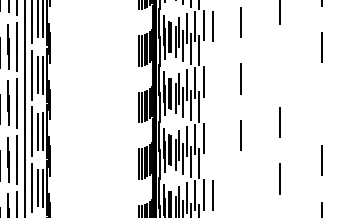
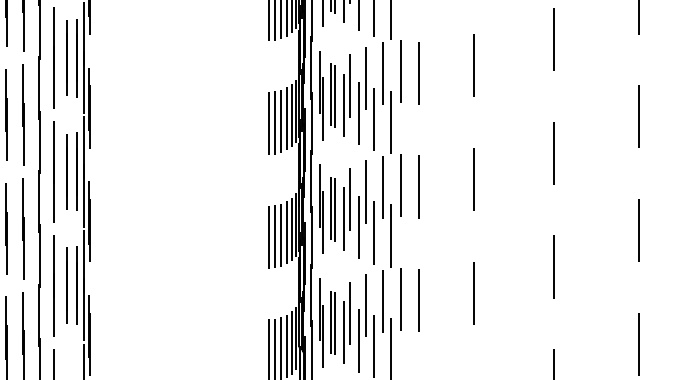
line: (279, 65) -> (552, 38), added
line: (212, 82) -> (417, 72), added
line: (322, 103) -> (639, 115), added
line: (212, 138) -> (417, 185), added
line: (240, 191) -> (474, 292), added

